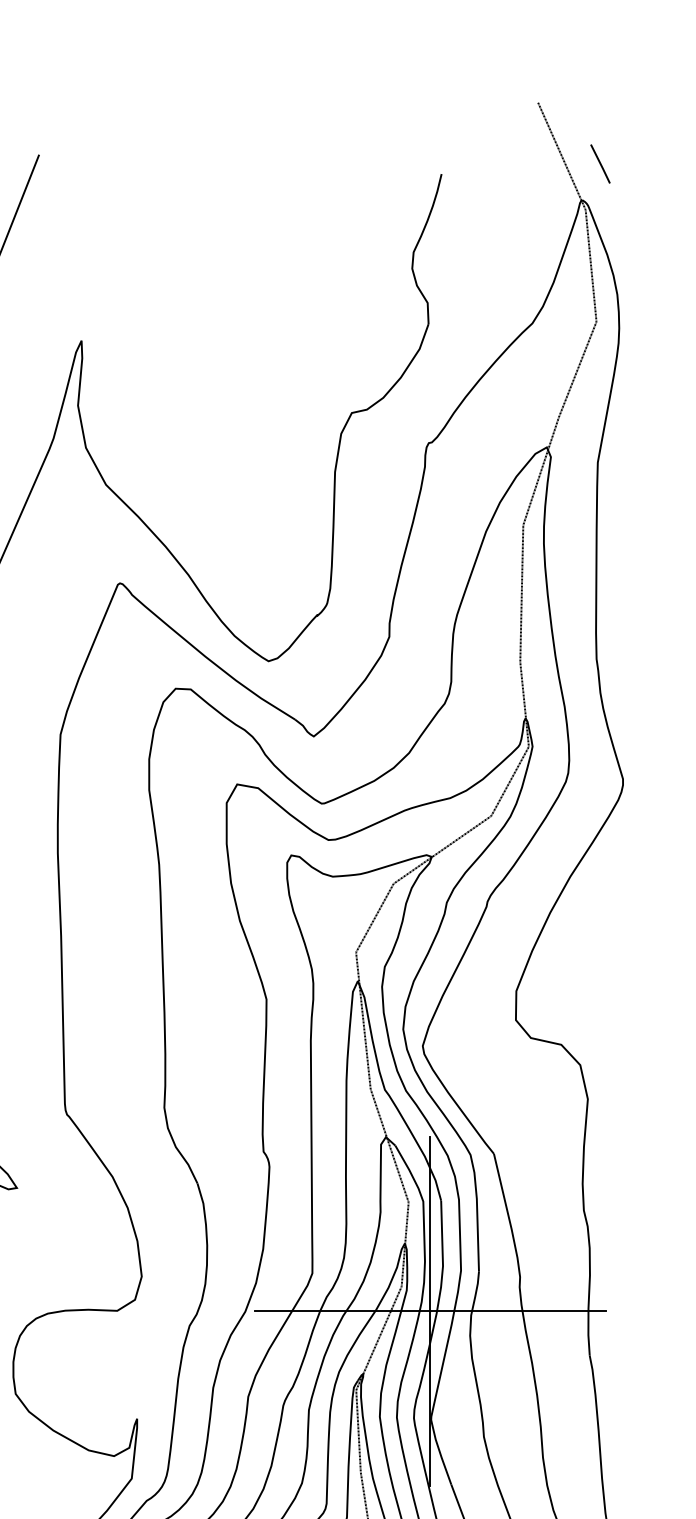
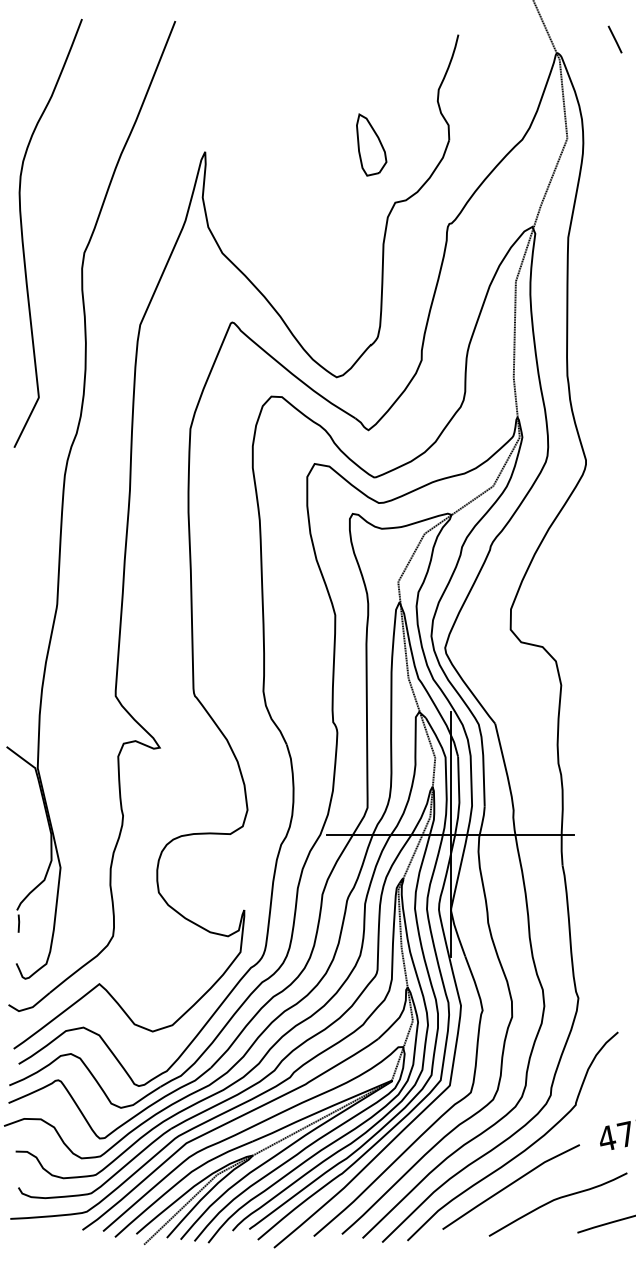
line: (599, 163) -> (614, 39), moved
part: (318, 330) -> (371, 144), added

